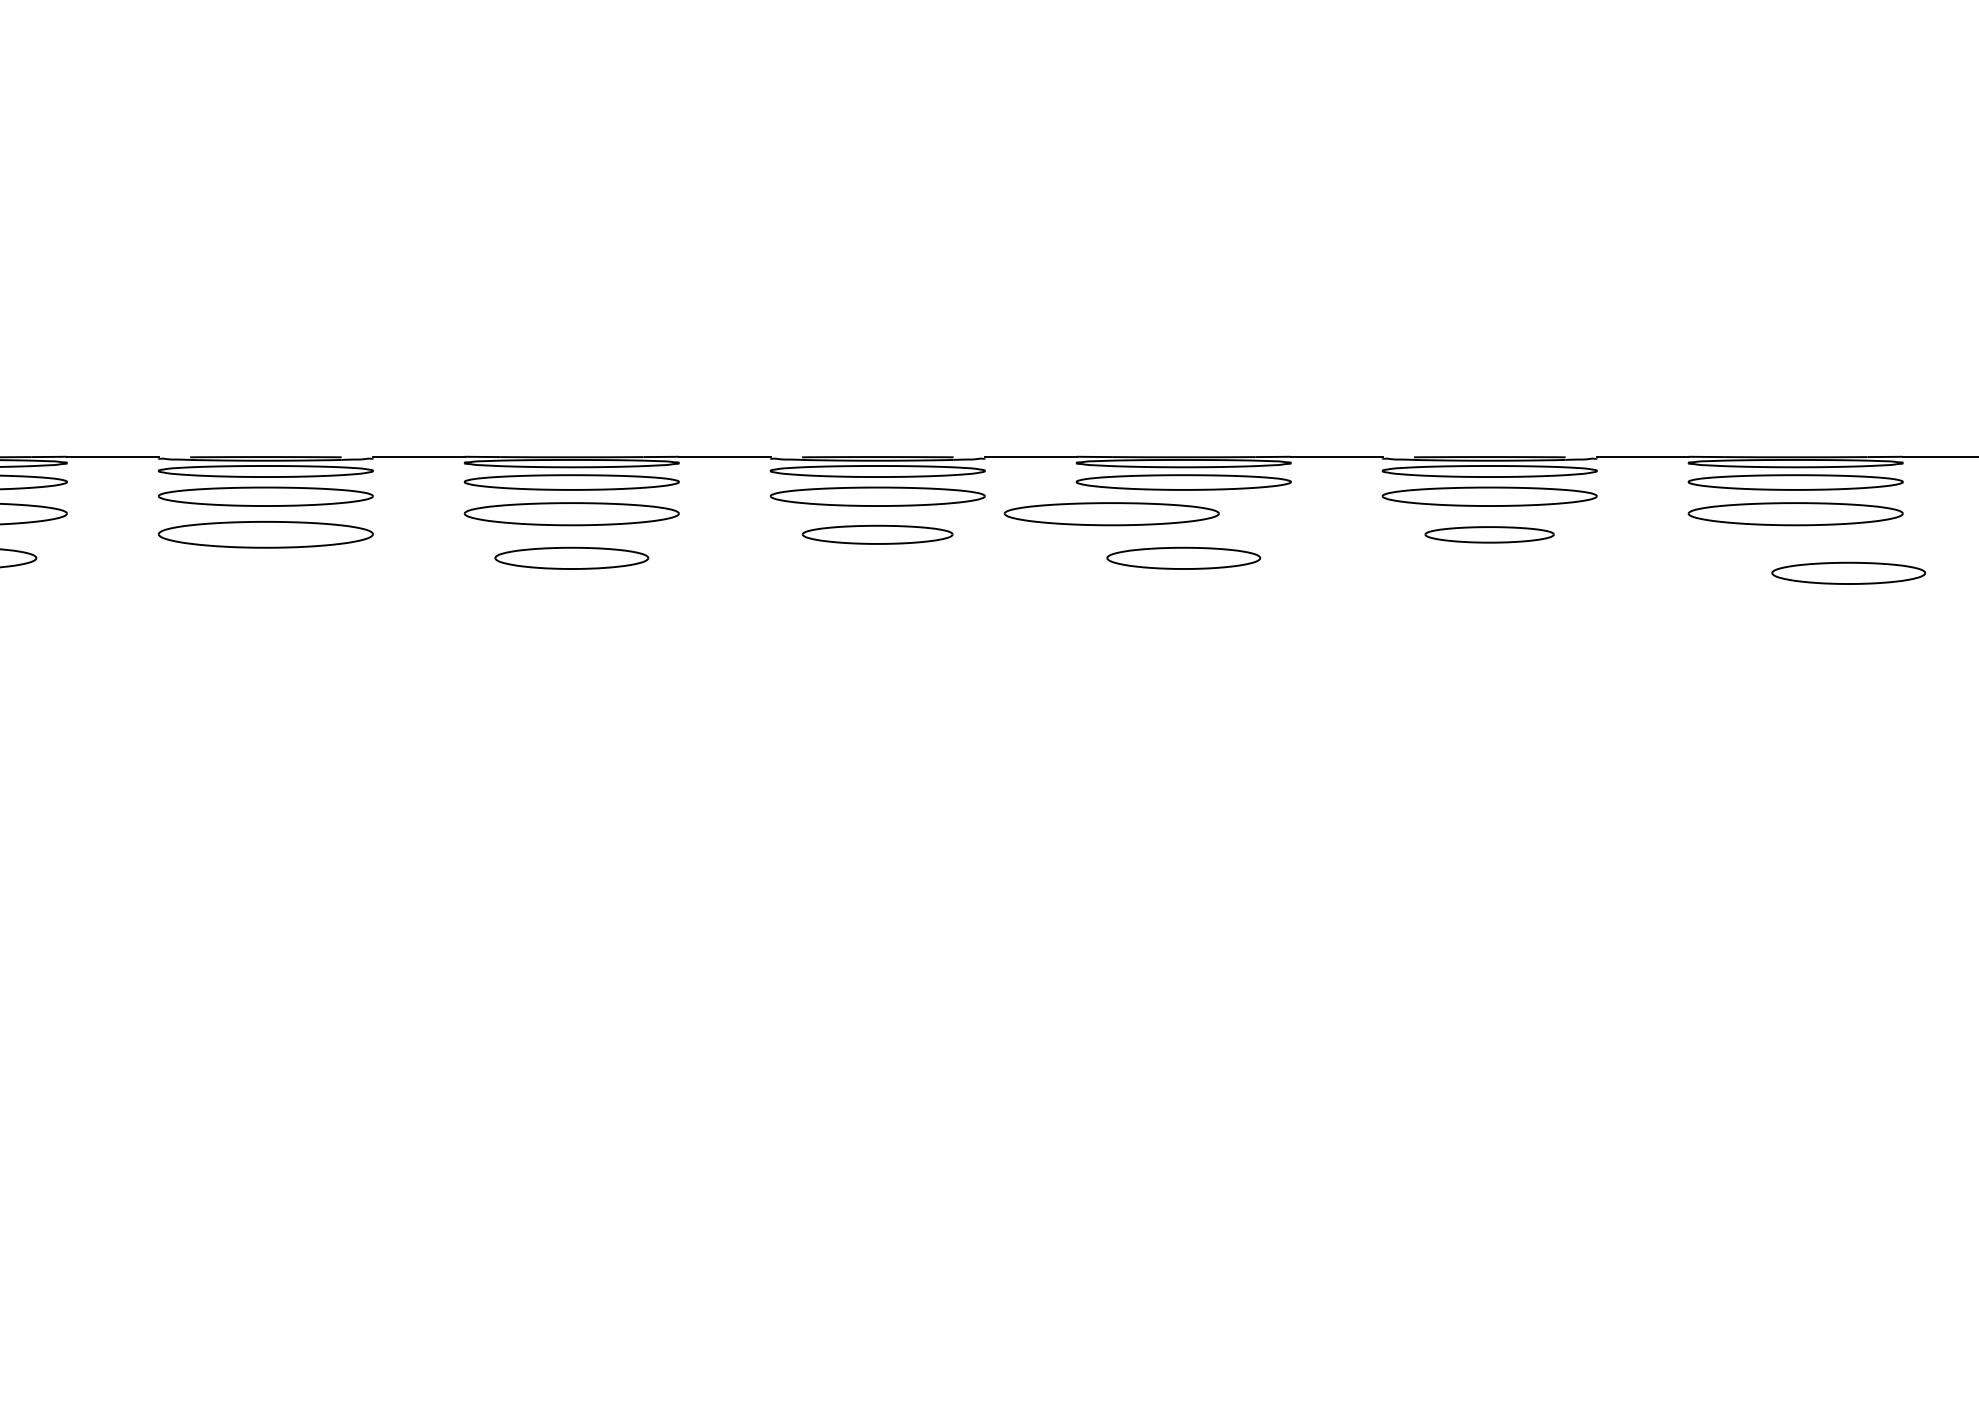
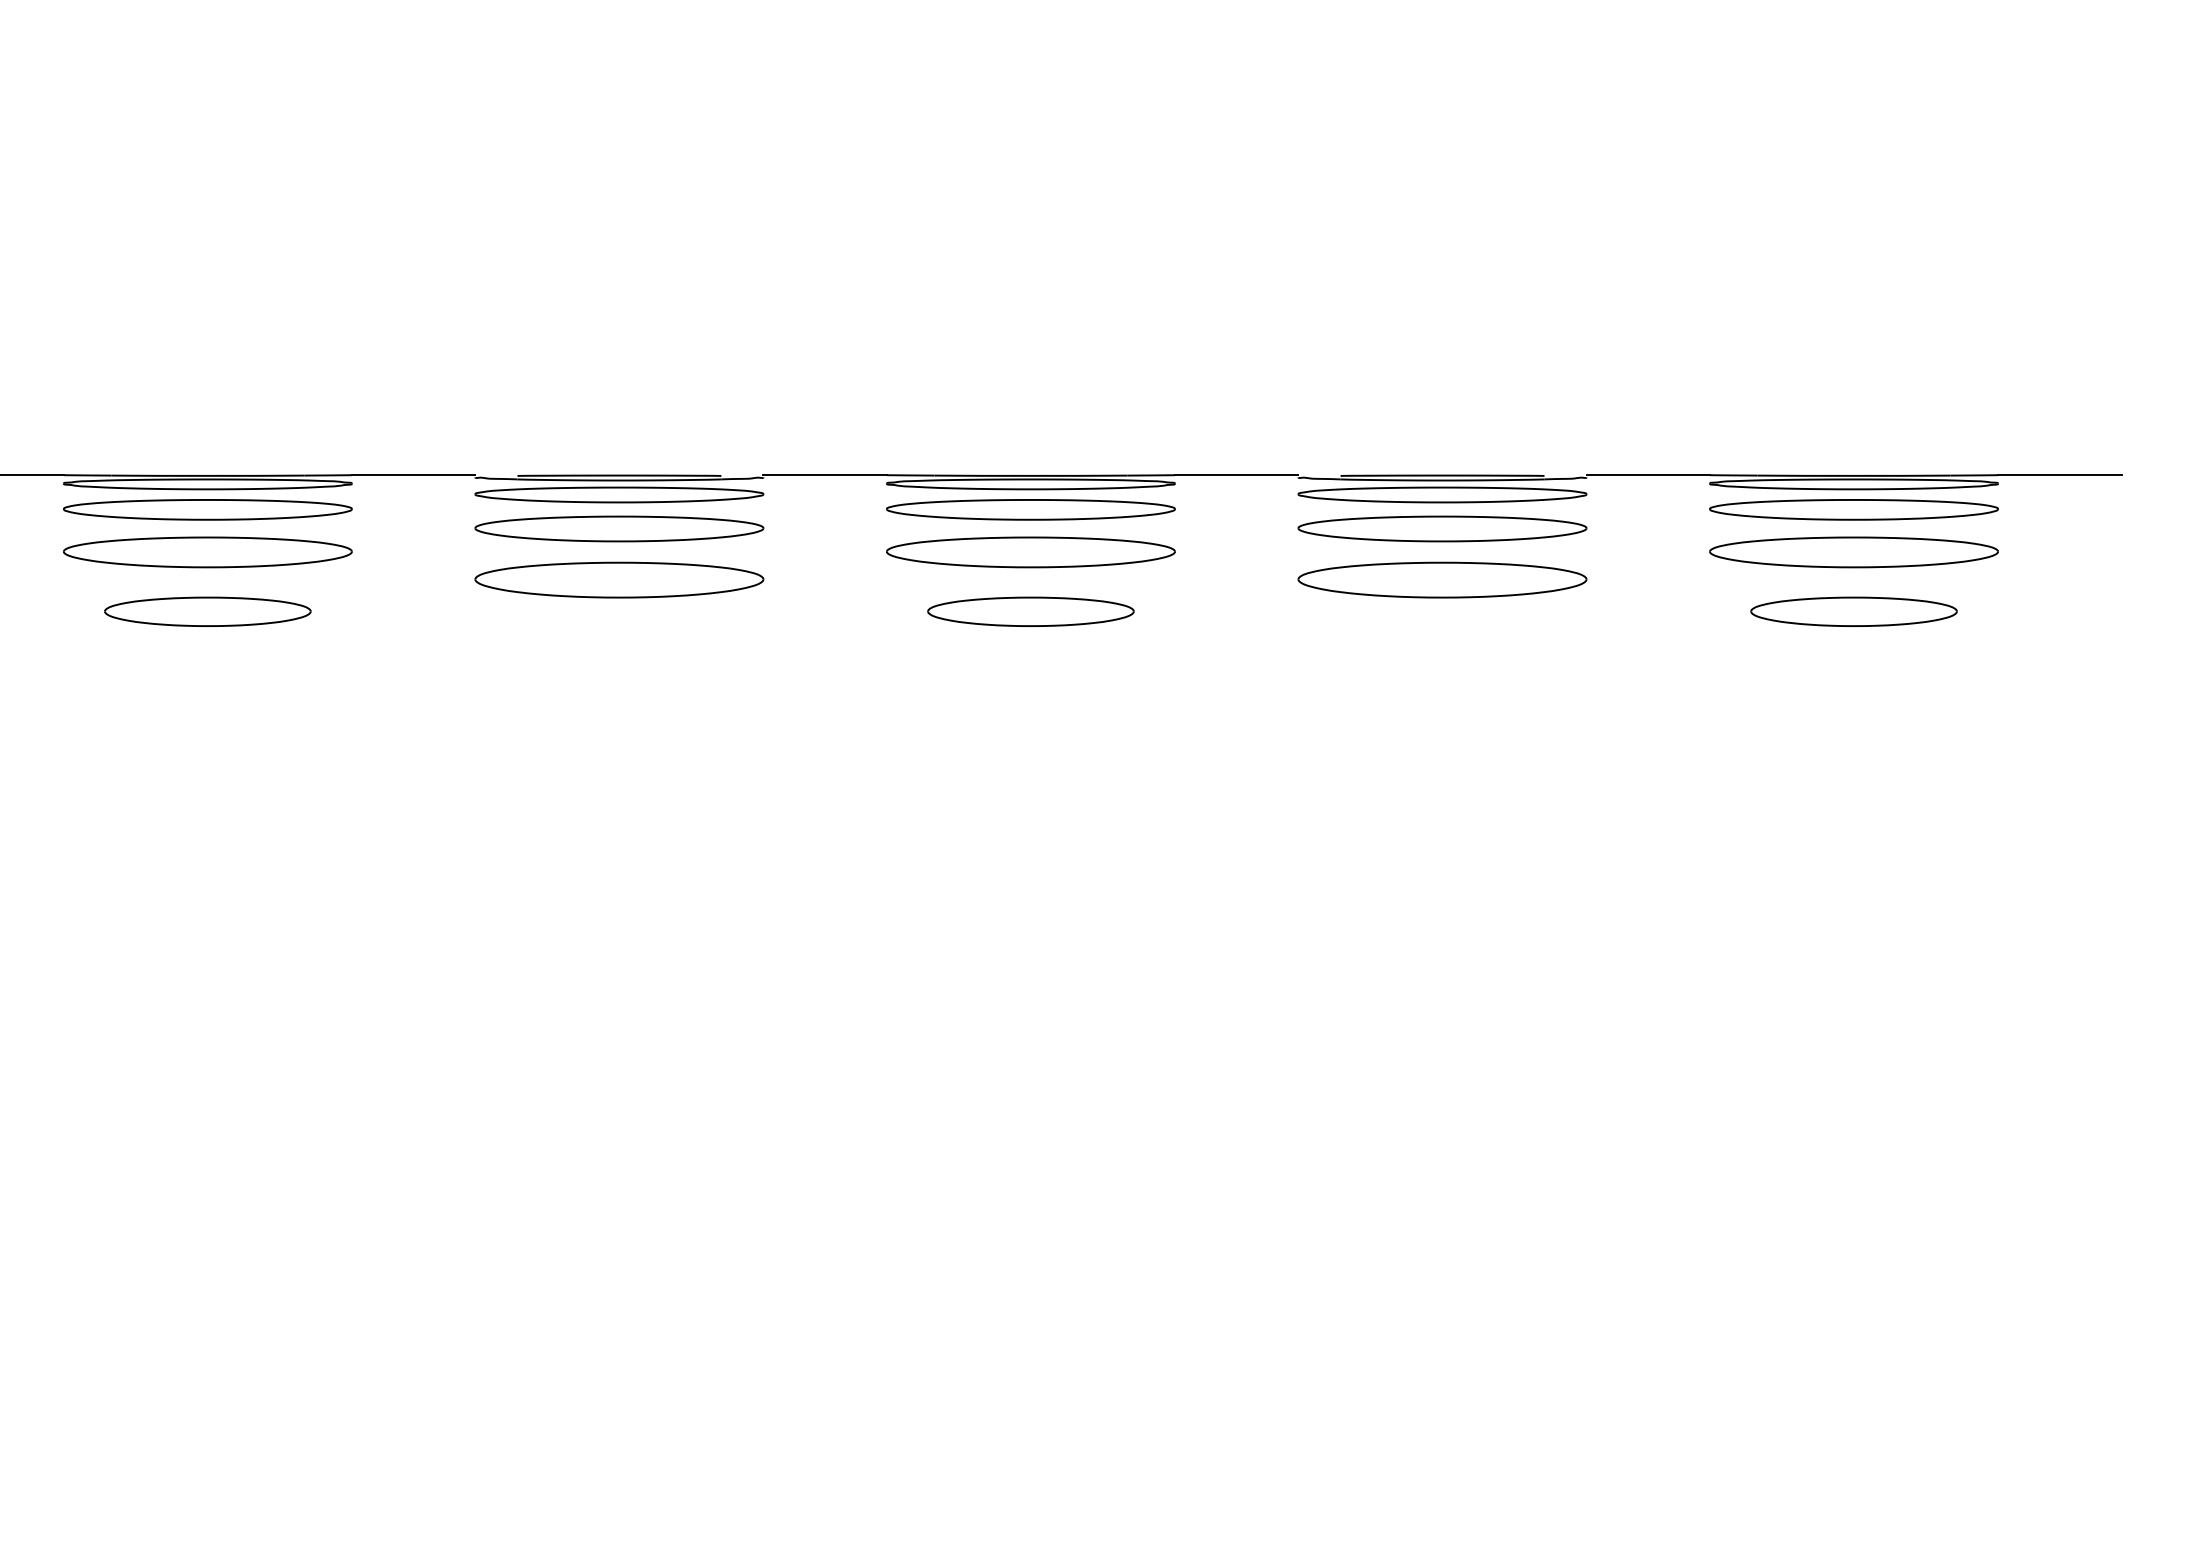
part: (1111, 514) -> (1030, 552), moved
part: (877, 534) -> (618, 579), size x1.43
part: (1489, 534) -> (1442, 579), size x1.67
part: (1848, 572) -> (1853, 610), moved

